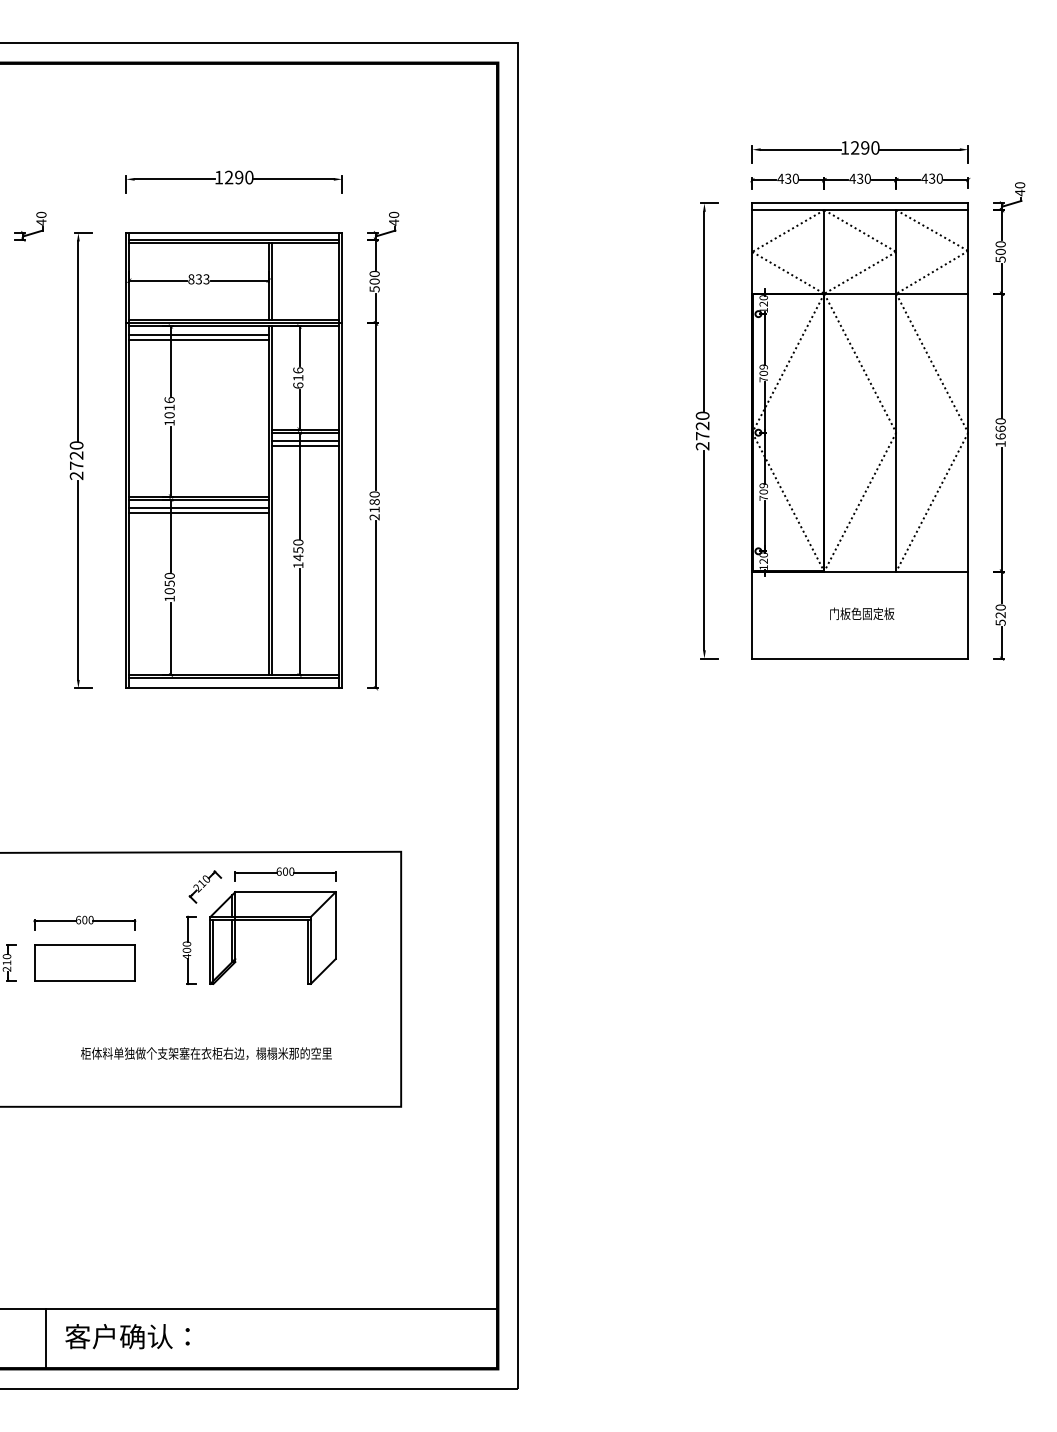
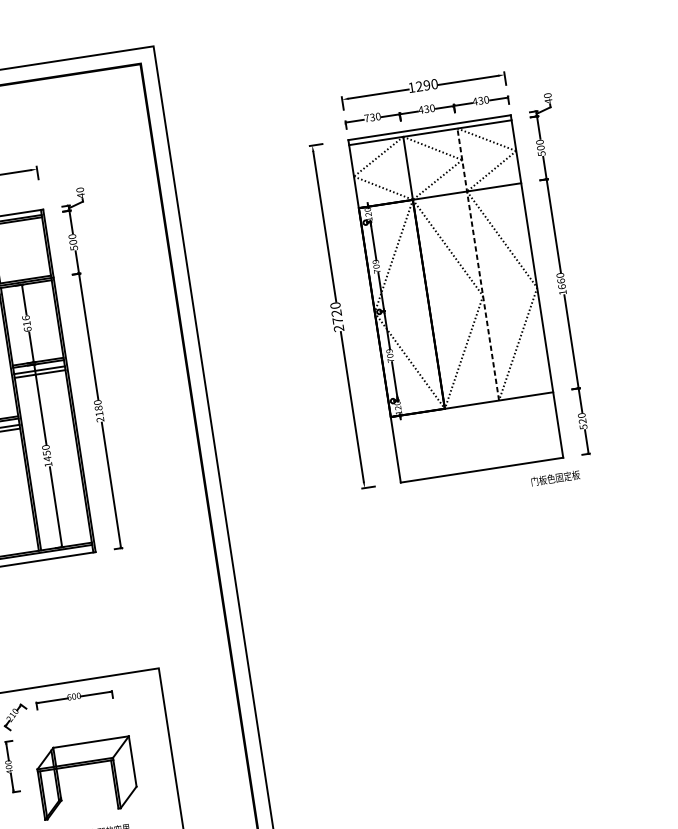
text: (780, 178) -> (366, 118), 430 -> 730
line: (896, 390) -> (478, 264), solid -> dashed
text: (862, 613) -> (555, 478), moved
part: (272, 920) -> (84, 764), moved

